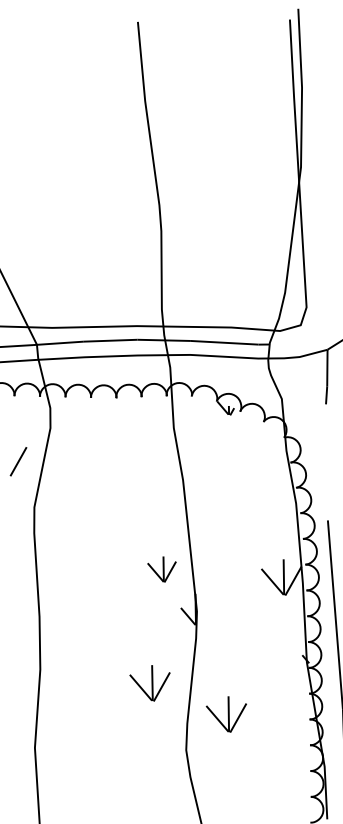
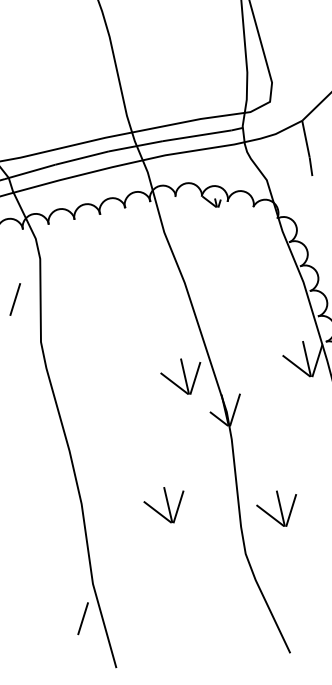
part: (161, 569) -> (182, 377), size x1.43
line: (204, 610) -> (234, 409), added
part: (149, 683) -> (165, 506), moved
line: (18, 778) -> (82, 618), added

